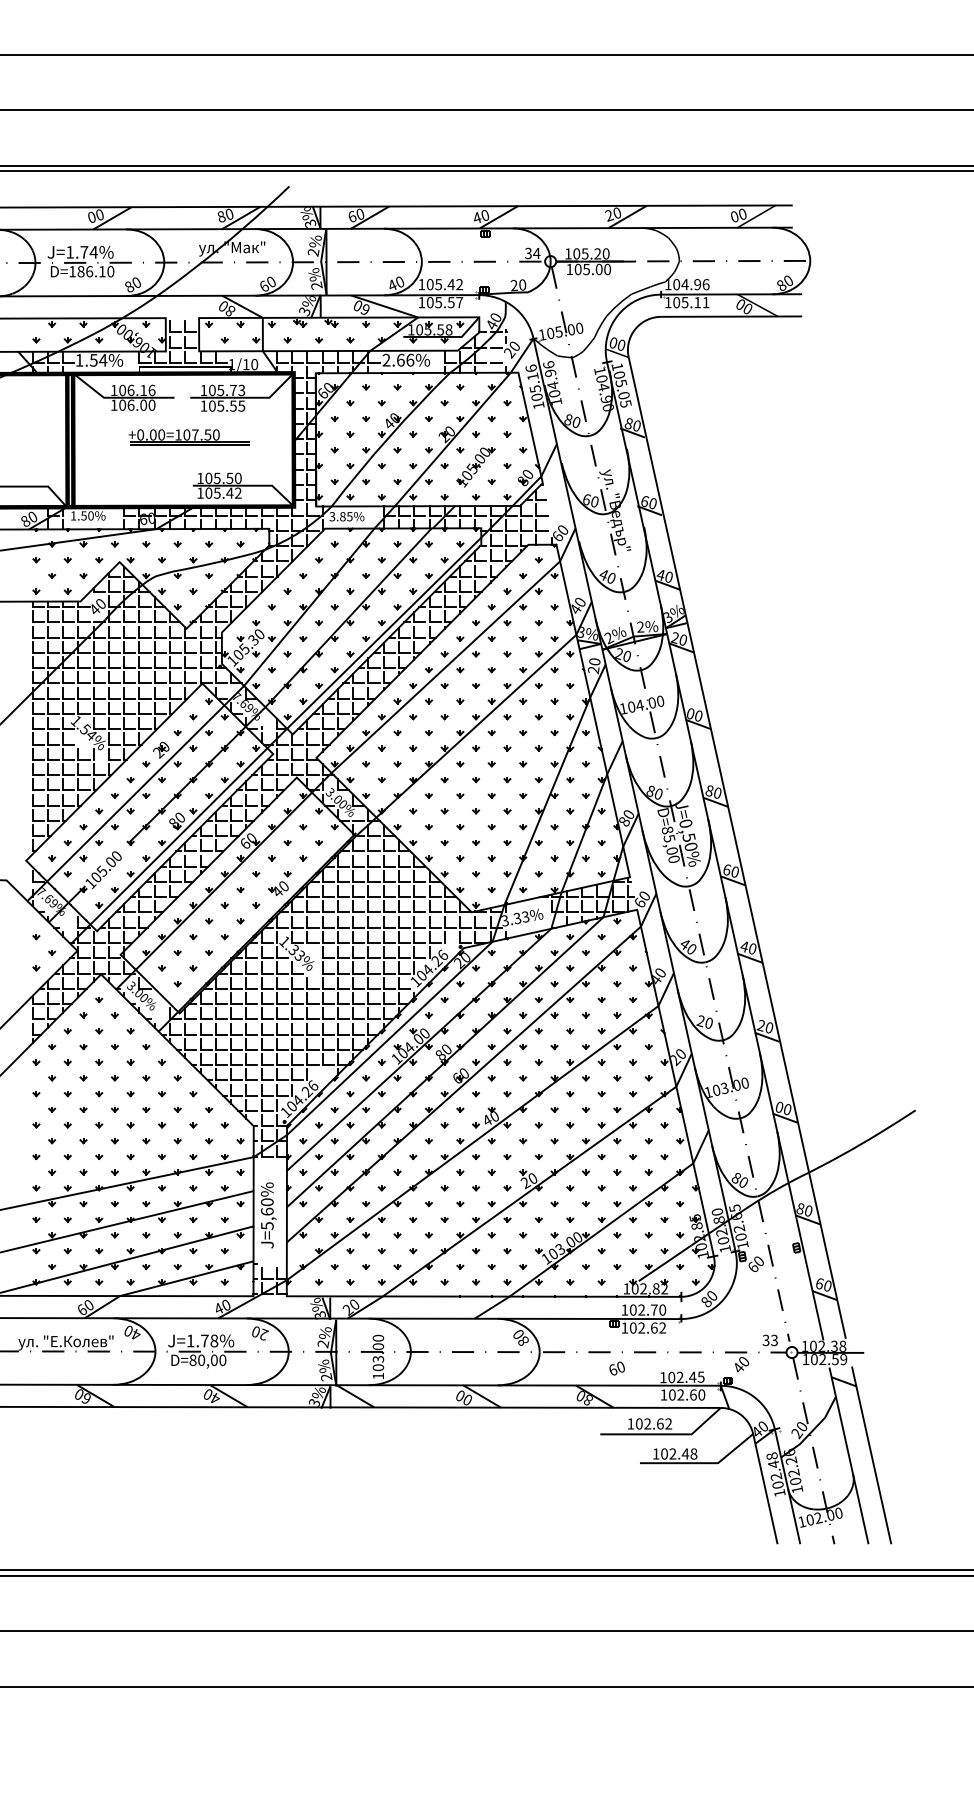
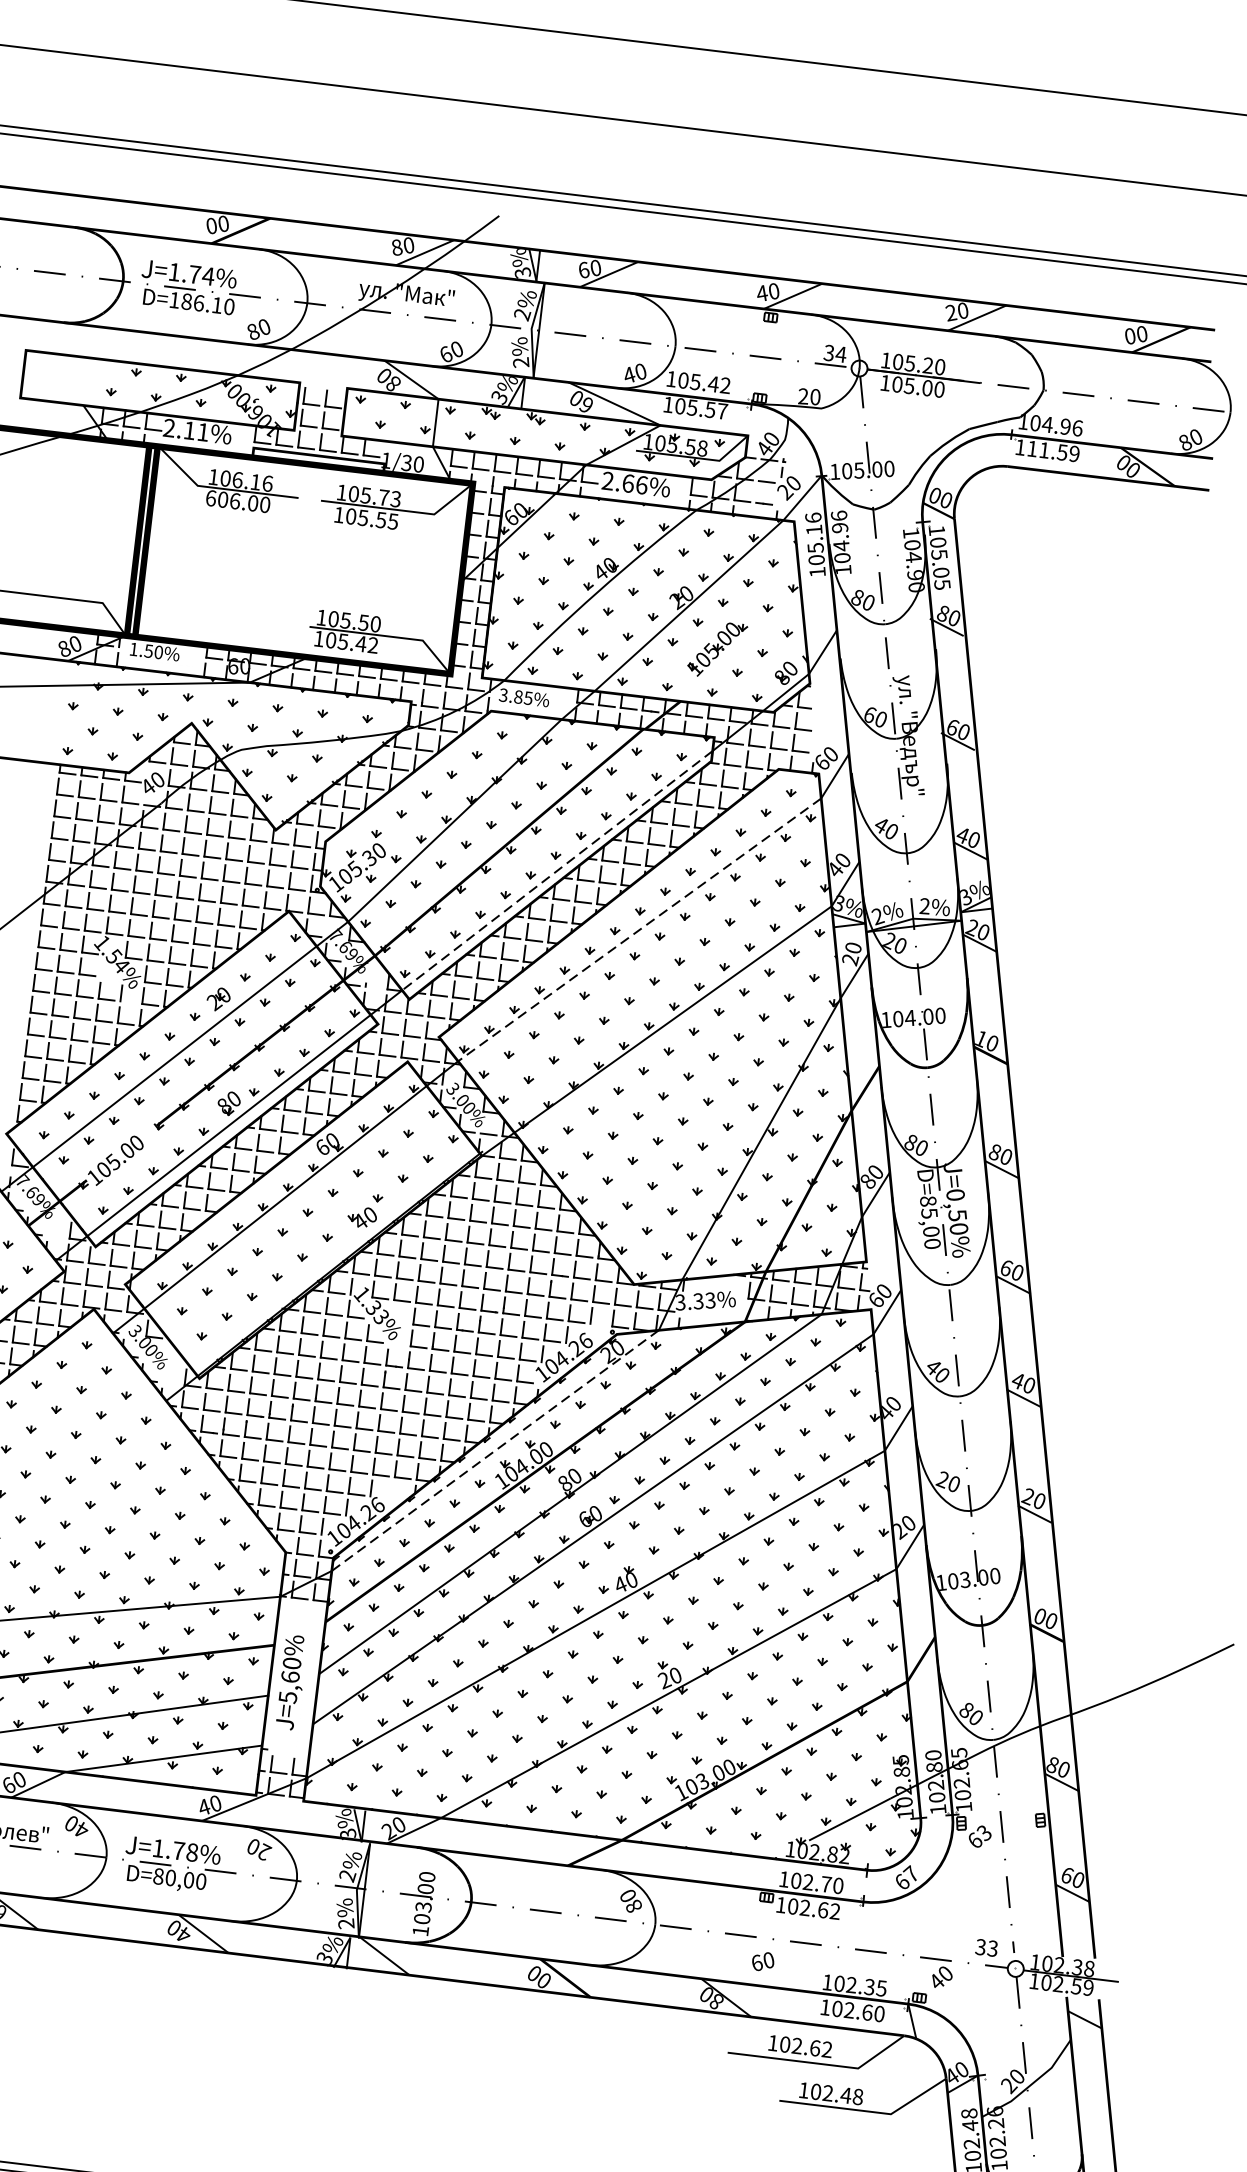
text: (691, 302) -> (1053, 451), 105.11 -> 111.59
text: (91, 360) -> (186, 430), 1.54% -> 2.11%
text: (245, 364) -> (405, 462), 1/10 -> 1/30
text: (114, 404) -> (211, 497), 106.00 -> 606.00
part: (188, 437) -> (311, 557), removed
line: (383, 633) -> (556, 870), solid -> dashed
line: (445, 667) -> (639, 930), solid -> dashed
text: (690, 713) -> (981, 1038), 00 -> 10
line: (389, 1038) -> (494, 1450), solid -> dashed
text: (758, 1261) -> (983, 1833), 60 -> 63
text: (709, 1298) -> (907, 1877), 80 -> 67
text: (692, 1376) -> (869, 1985), 102.45 -> 102.35

